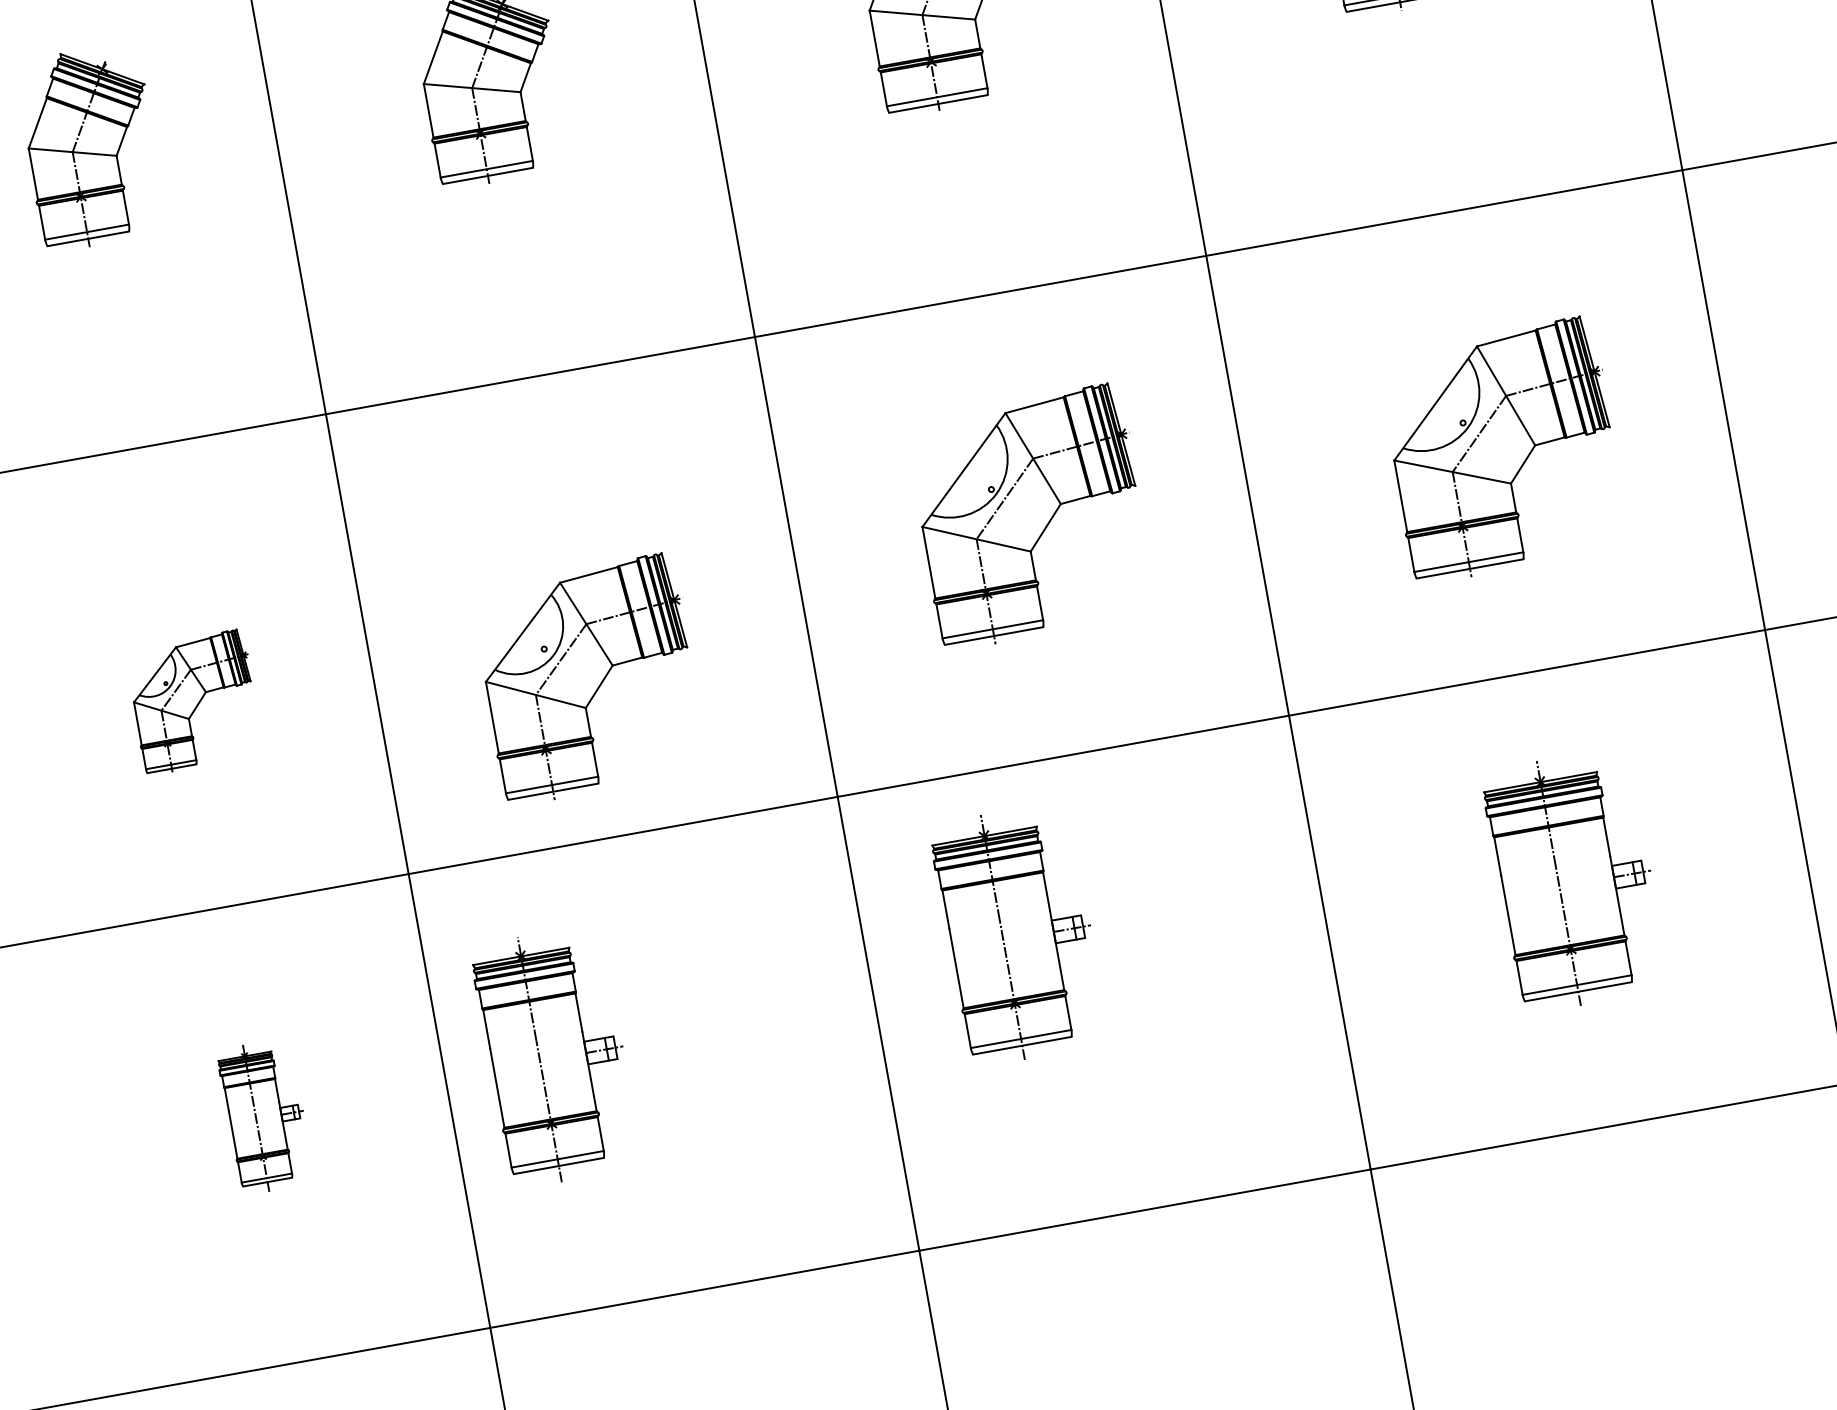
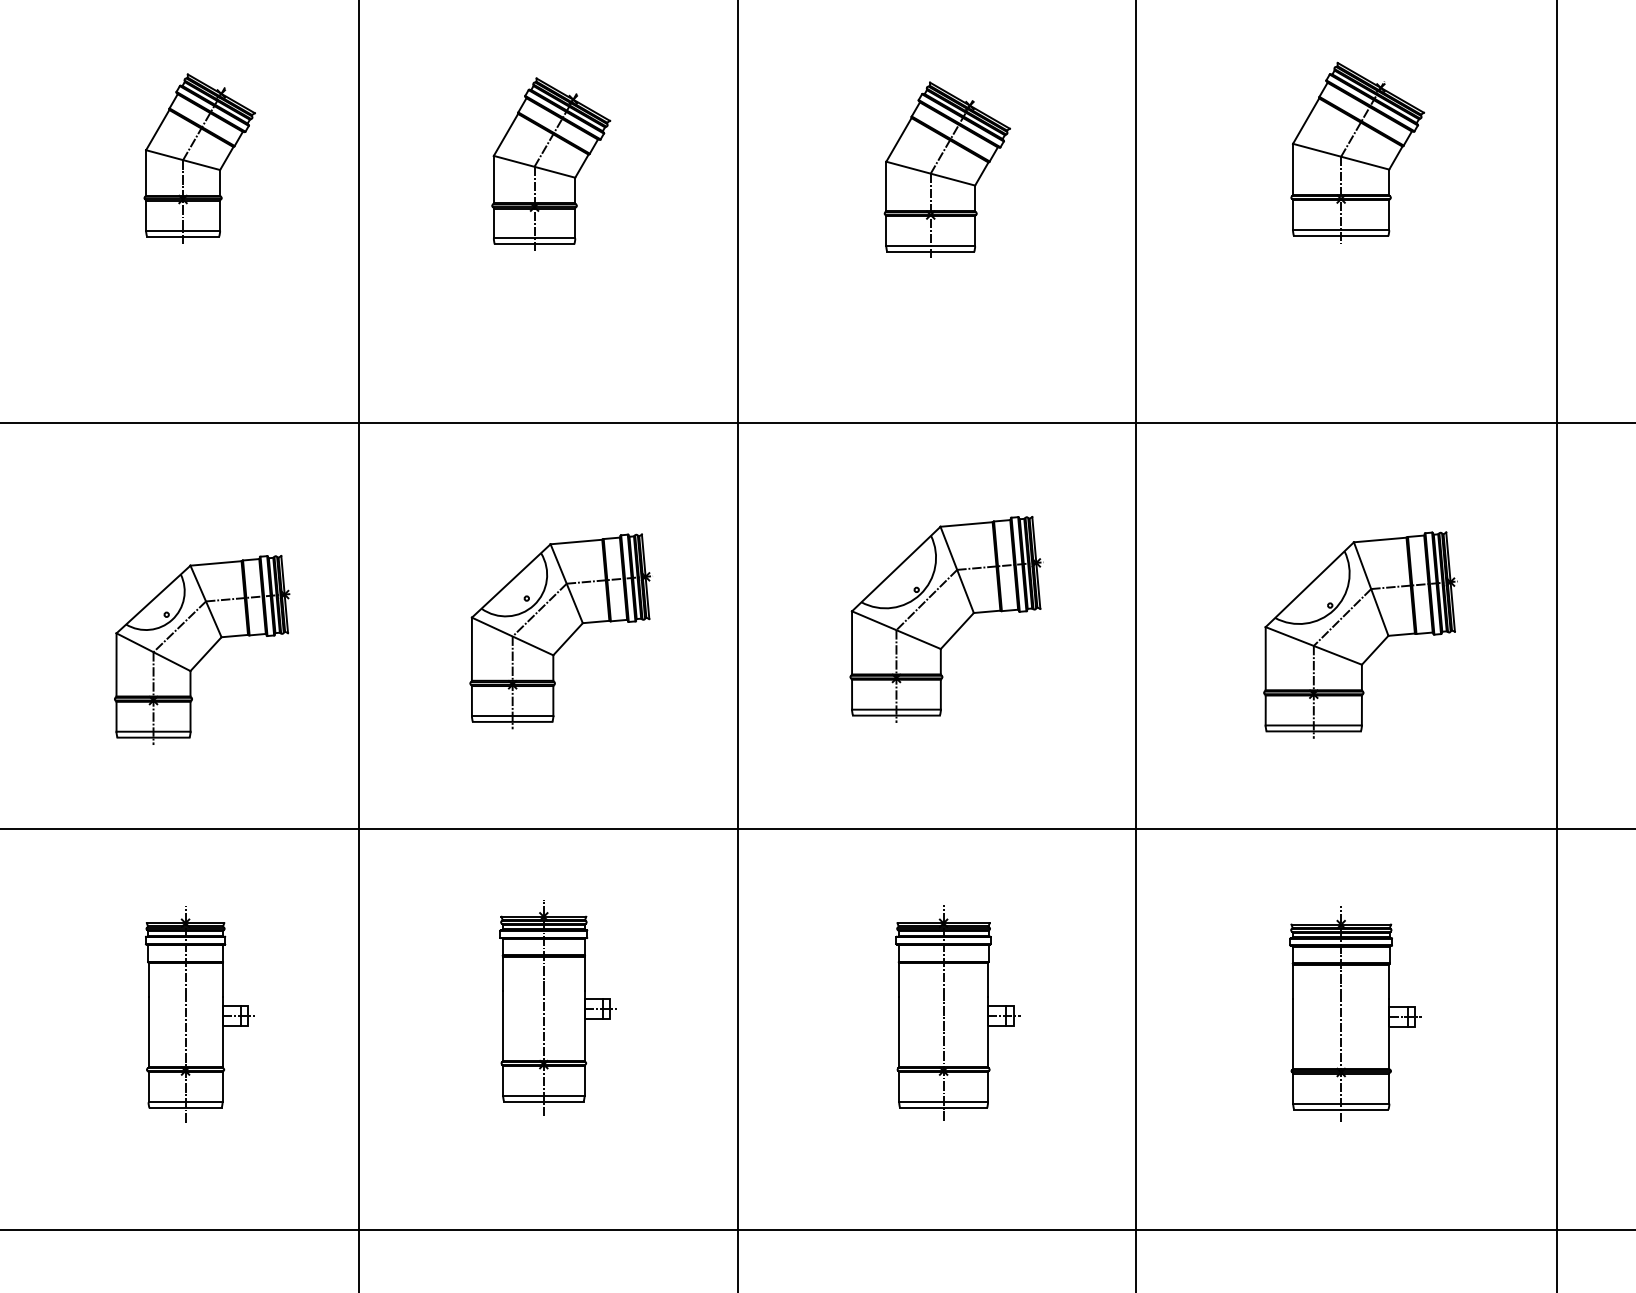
part: (587, 679) -> (559, 631), moved
part: (194, 702) -> (202, 649), size x1.67
part: (1018, 934) -> (957, 1012), moved
part: (555, 1056) -> (557, 1007), moved
part: (265, 1116) -> (199, 1014), size x1.67

